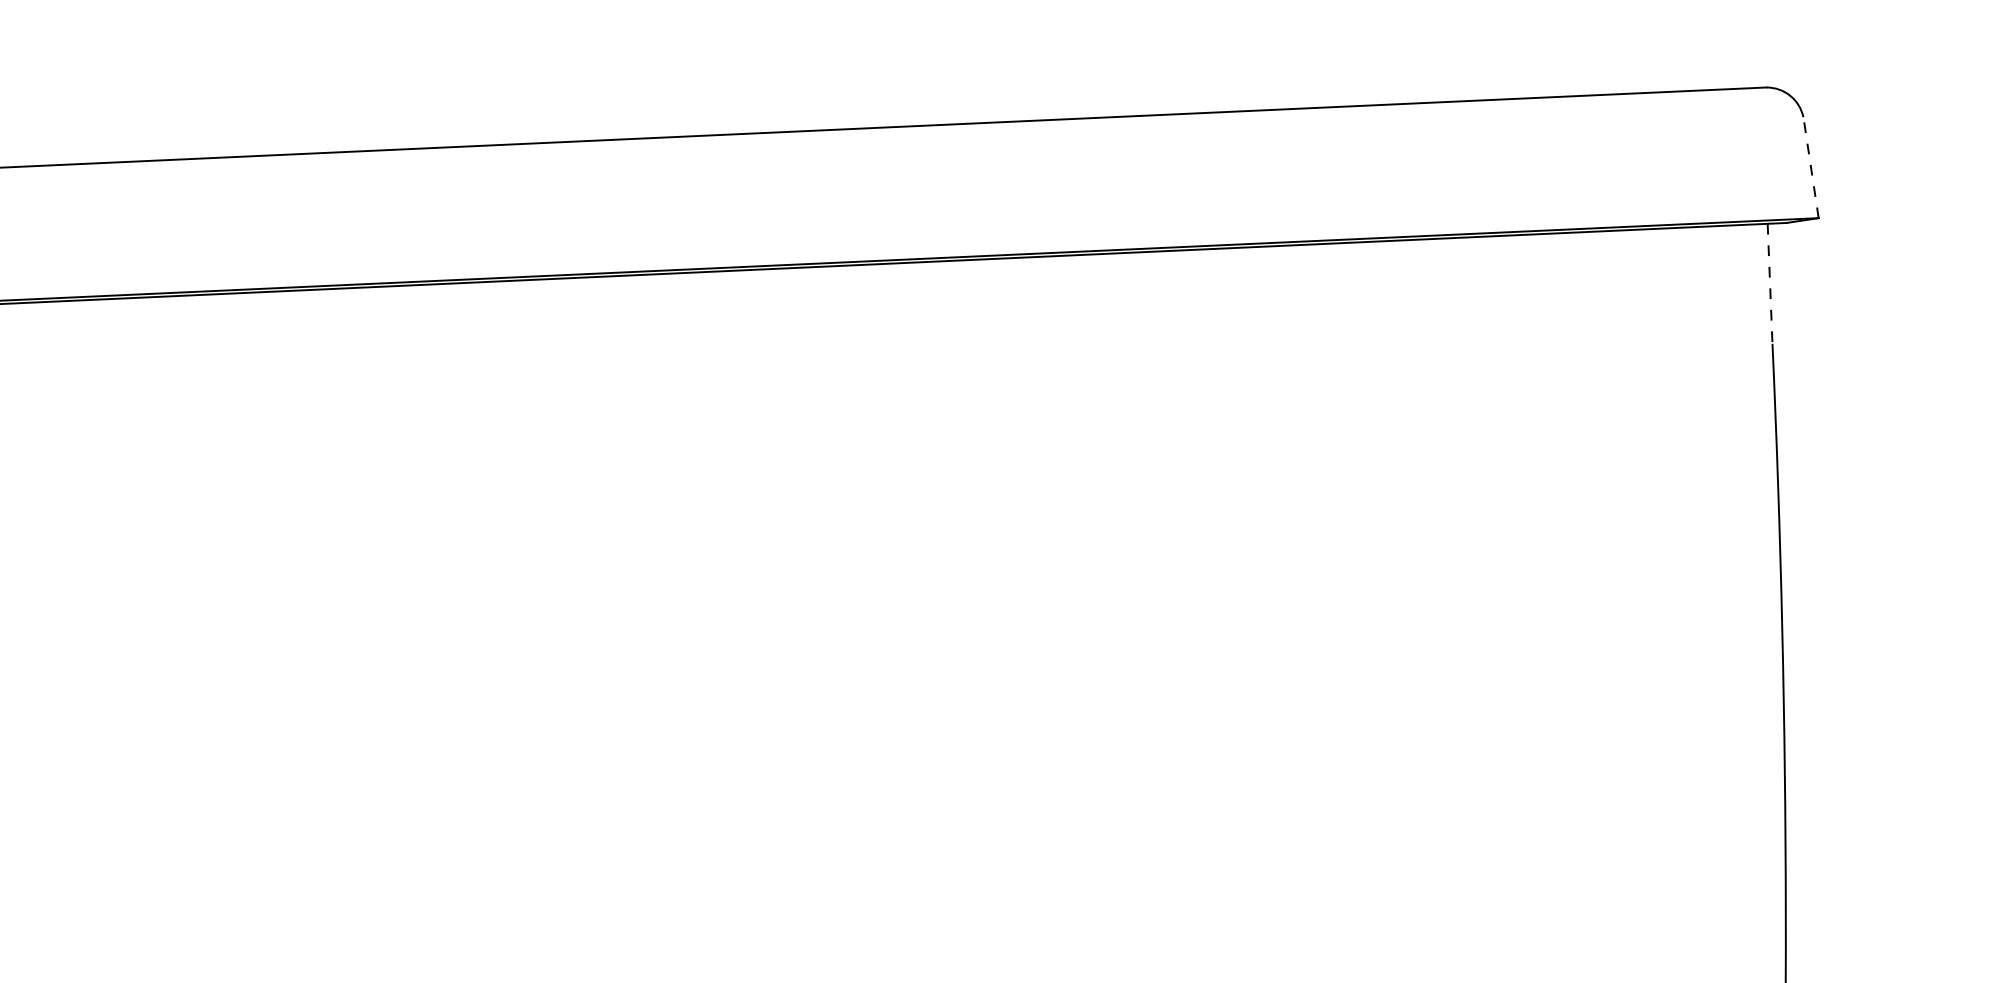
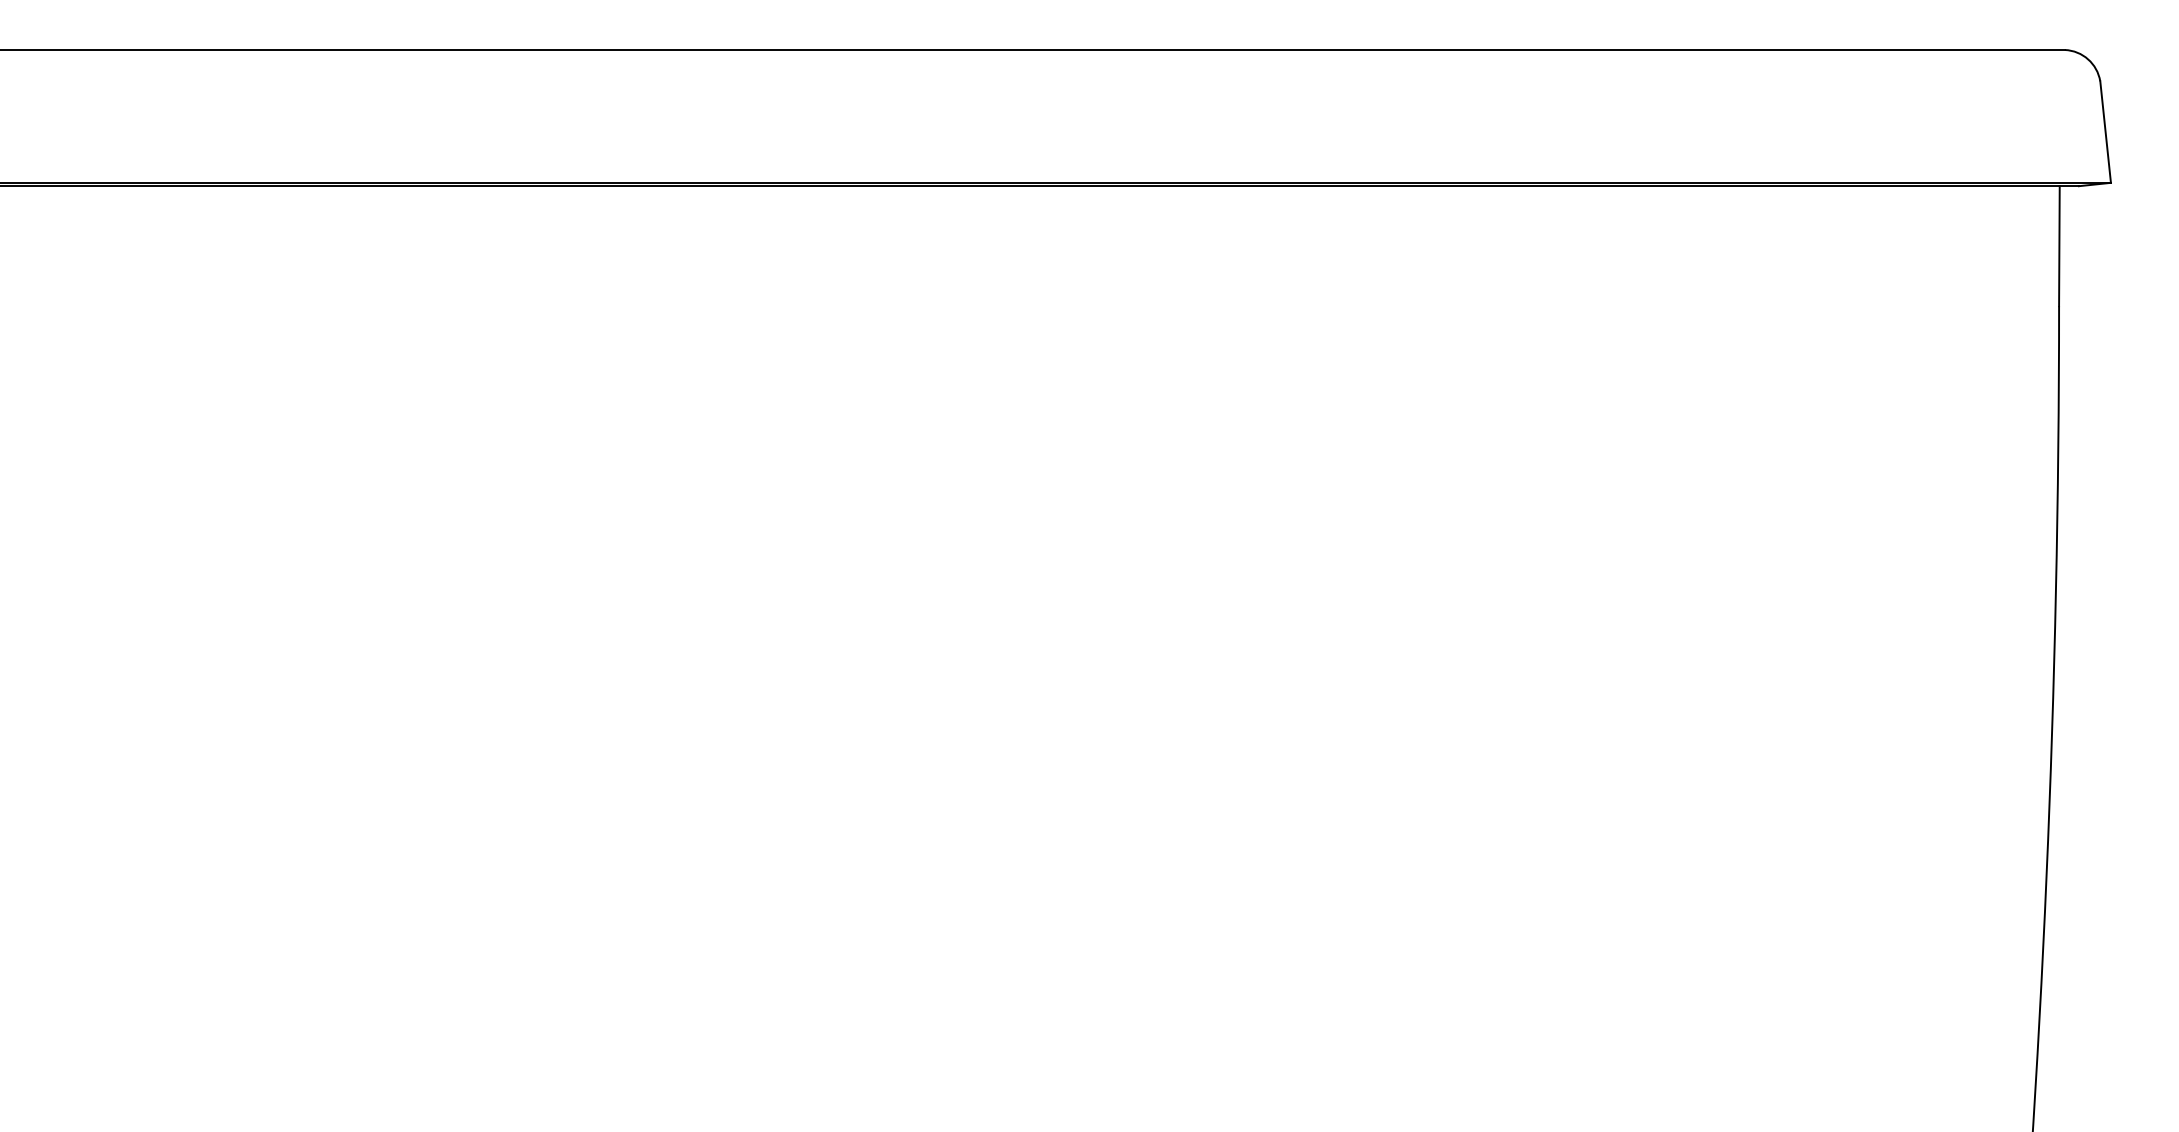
line: (1810, 167) -> (2105, 131), dashed -> solid
line: (1770, 284) -> (2059, 246), dashed -> solid

